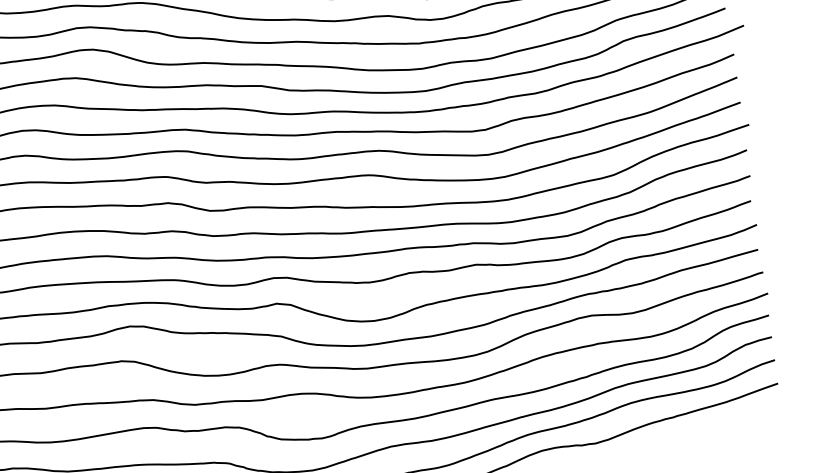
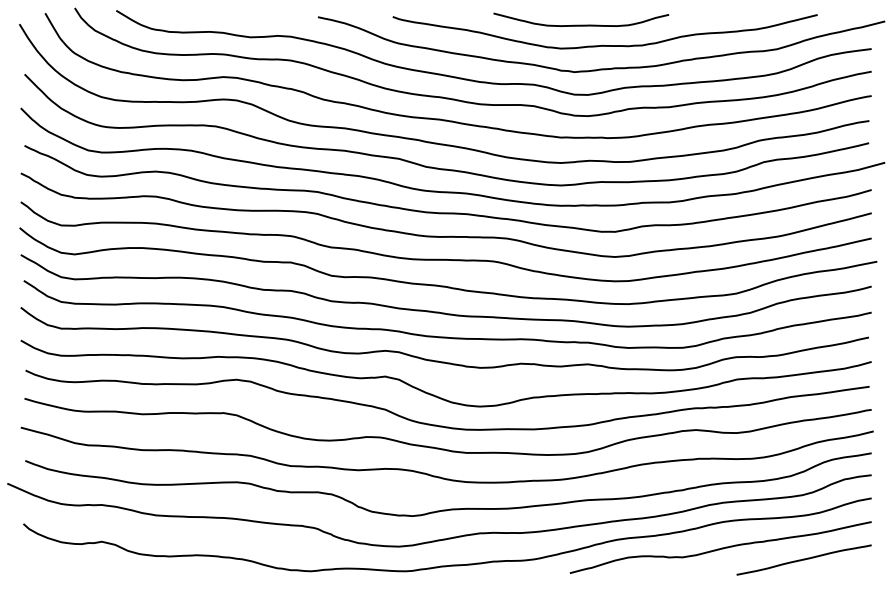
curve: (715, 429) -> (803, 559), added

